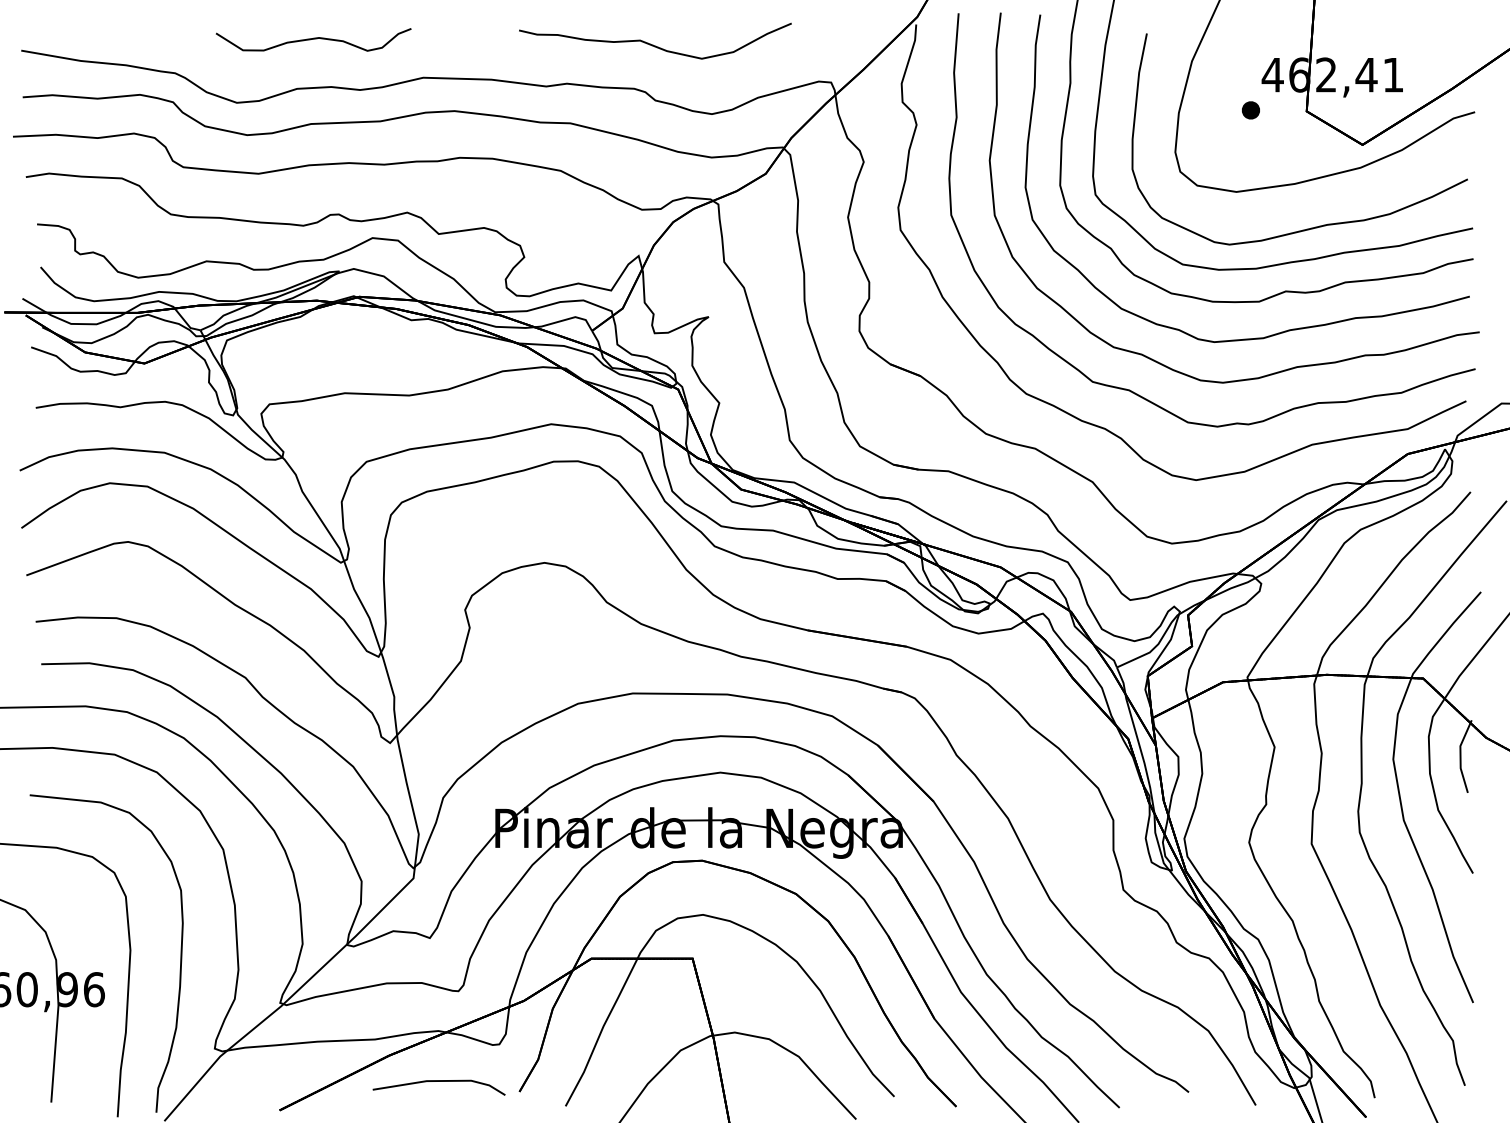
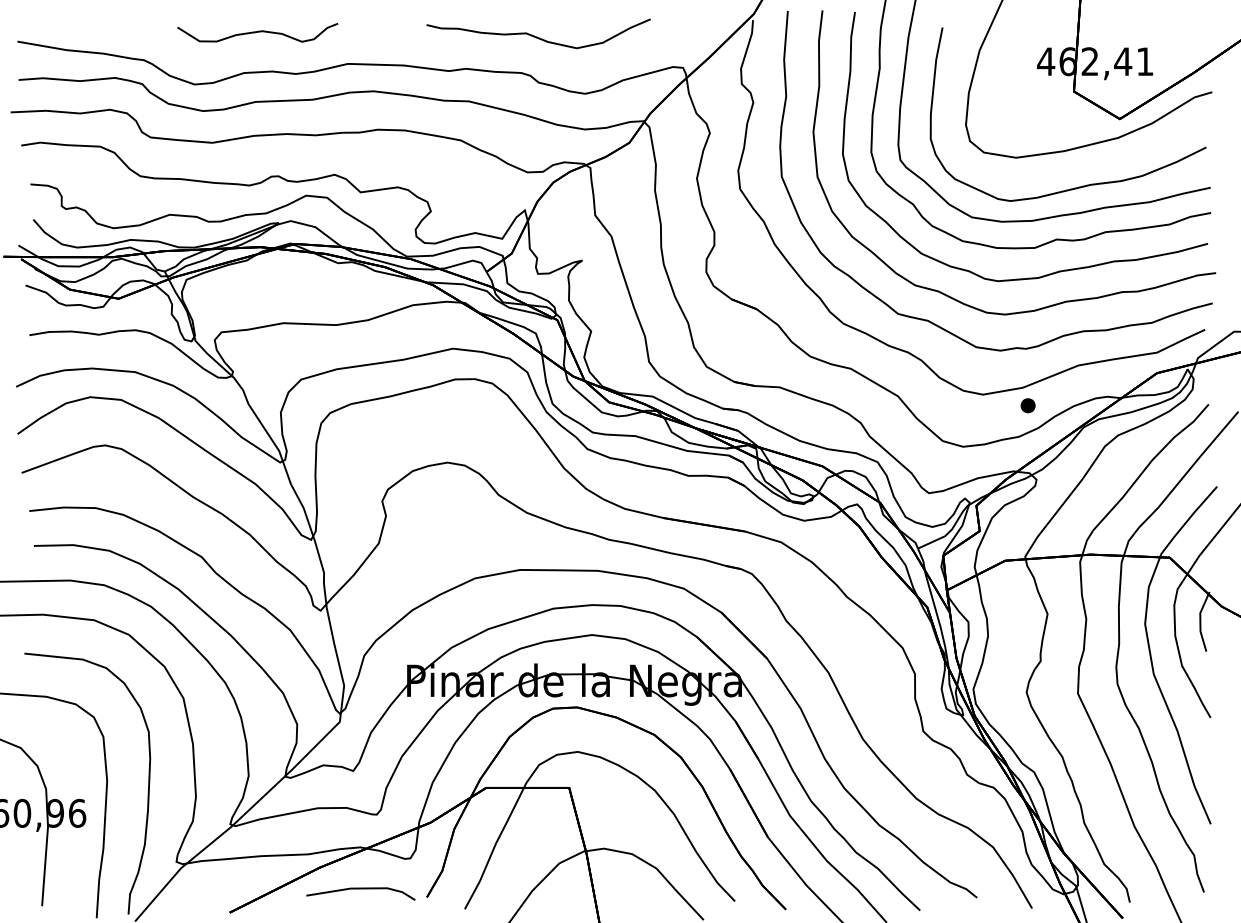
part: (1250, 110) -> (1027, 405), moved

